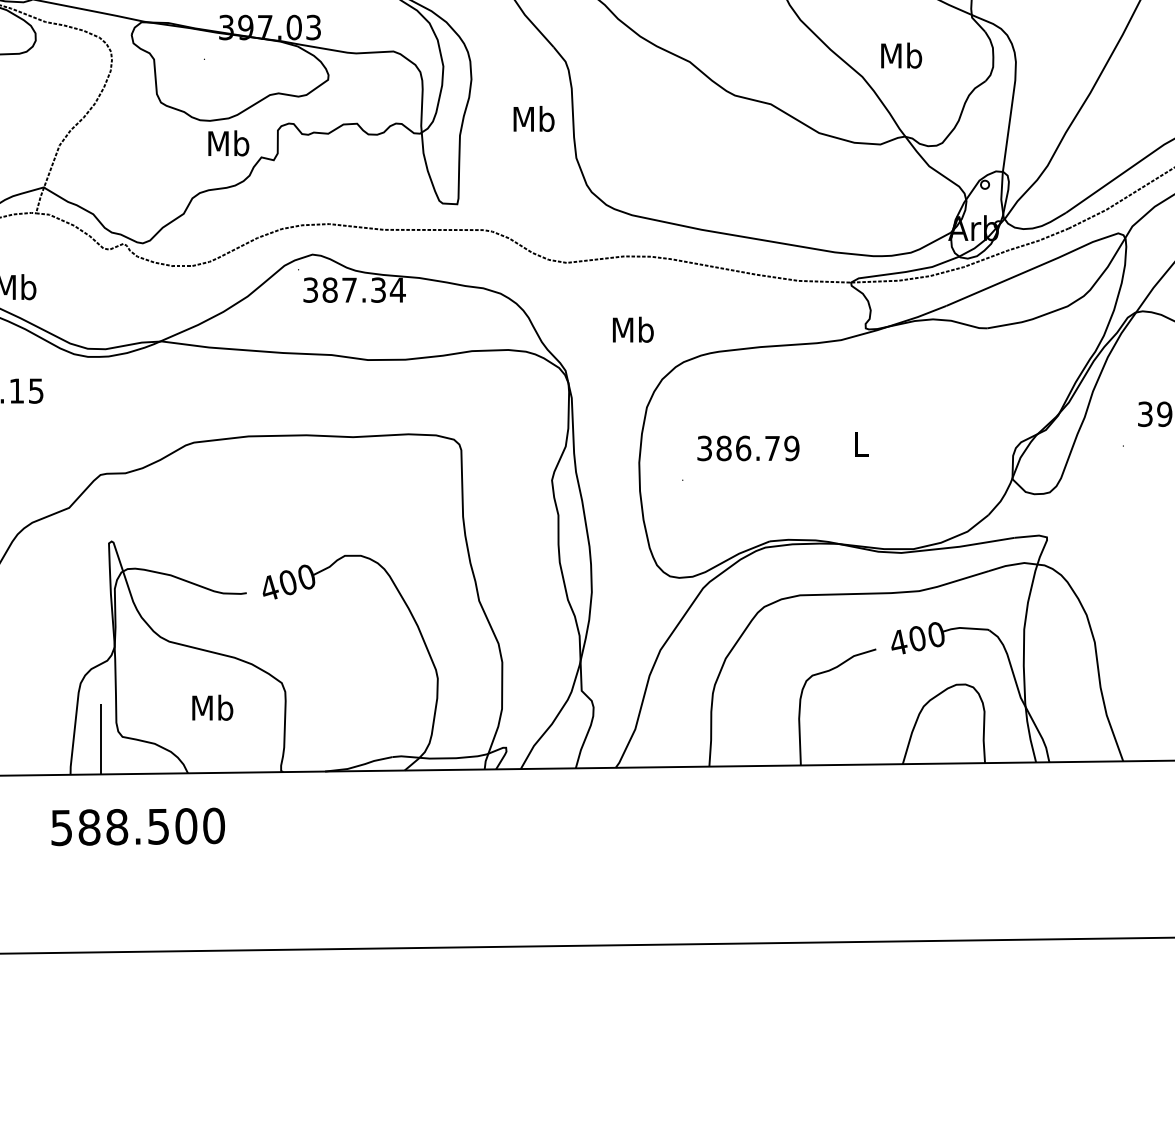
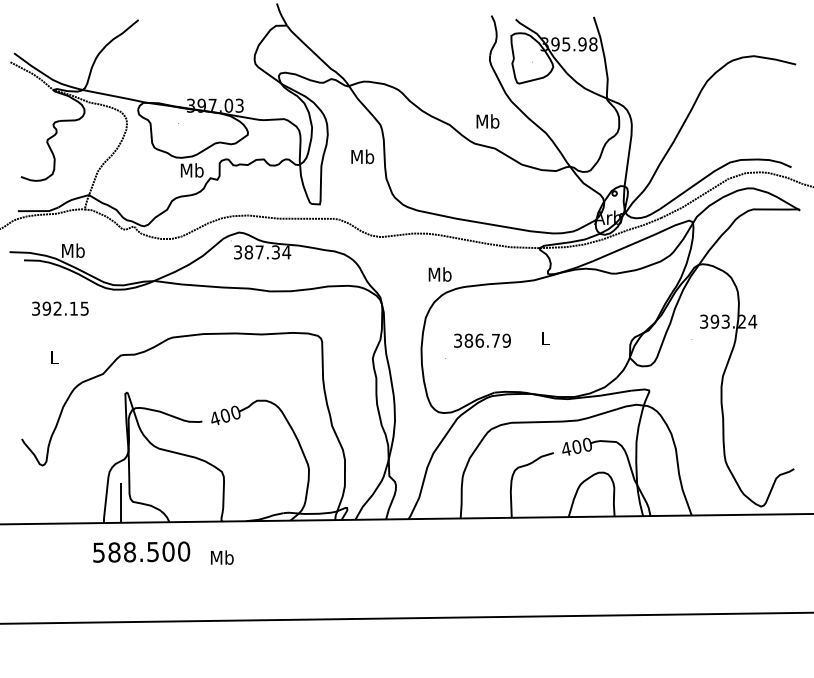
text: (900, 55) -> (487, 121), moved
text: (632, 329) -> (439, 274), moved
text: (213, 707) -> (222, 557), moved

